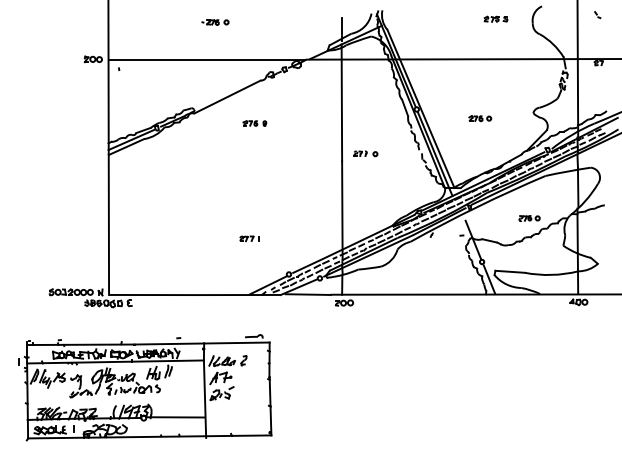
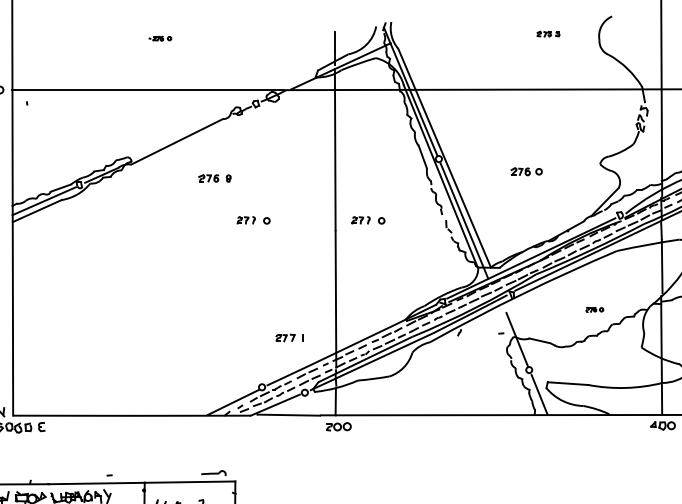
part: (495, 18) -> (547, 33), size x0.7
part: (215, 22) -> (160, 38), size x0.6
part: (282, 153) -> (253, 219), added
part: (529, 218) -> (594, 309), size x0.6
part: (249, 238) -> (289, 337), moved

